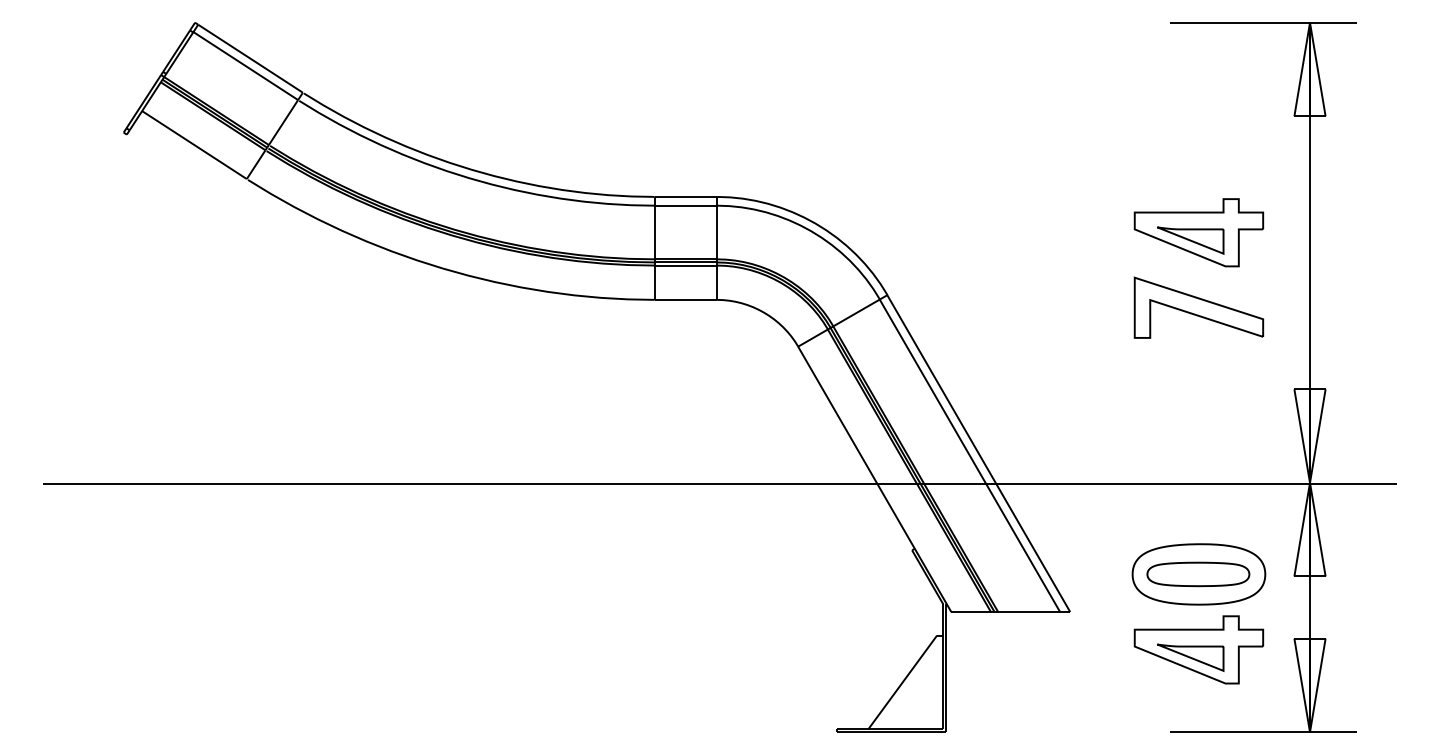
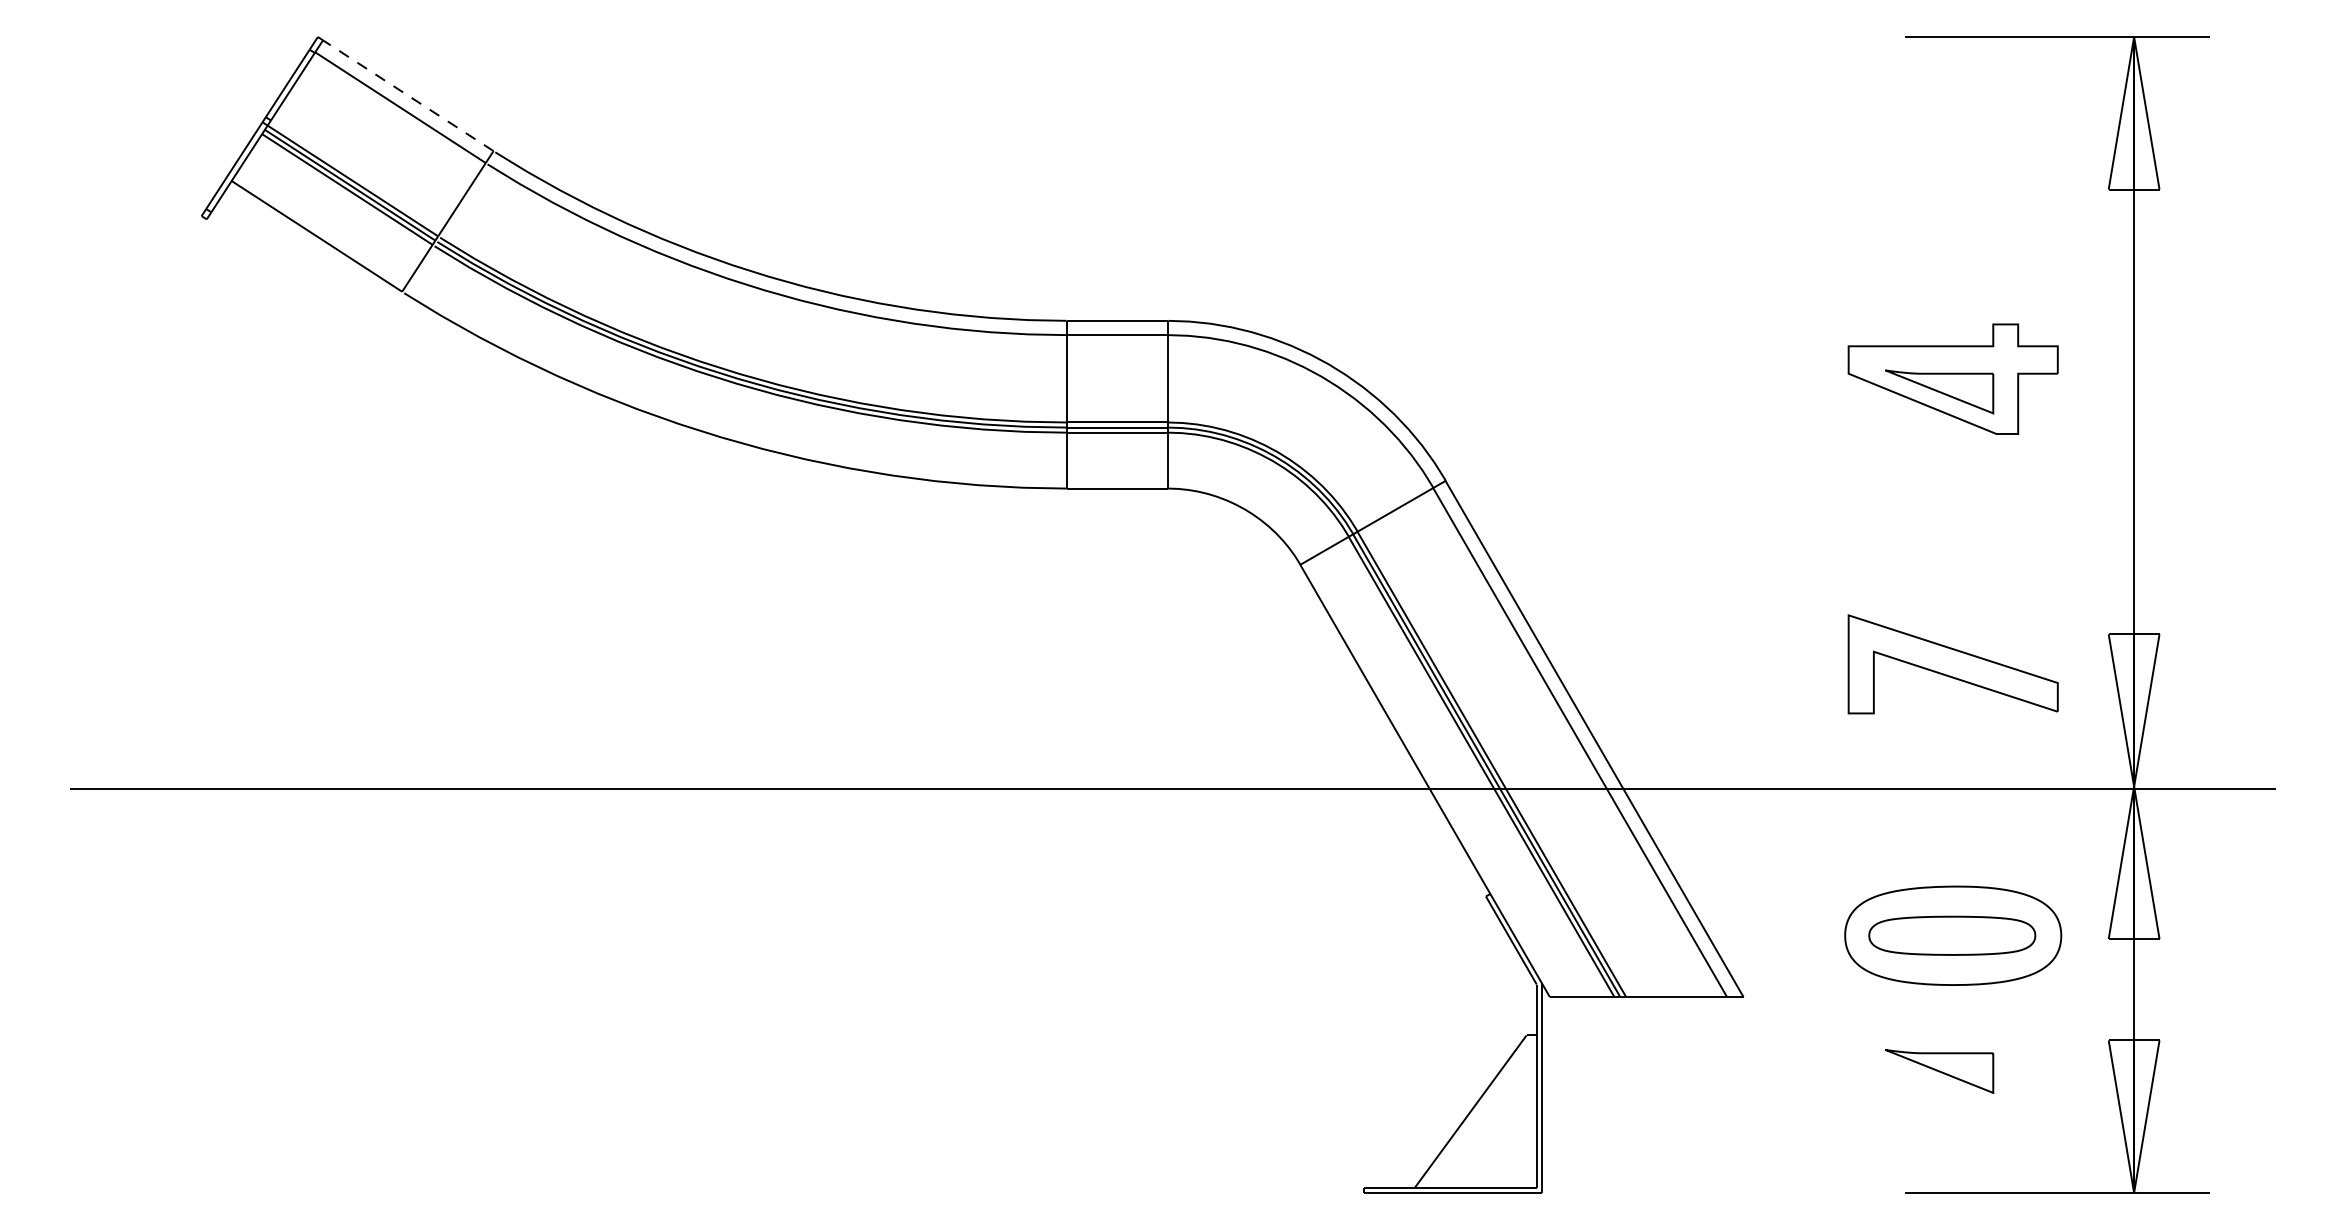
line: (250, 58) -> (408, 95), solid -> dashed
part: (1198, 307) -> (1952, 663), moved
part: (1198, 649) -> (1952, 1058), removed

